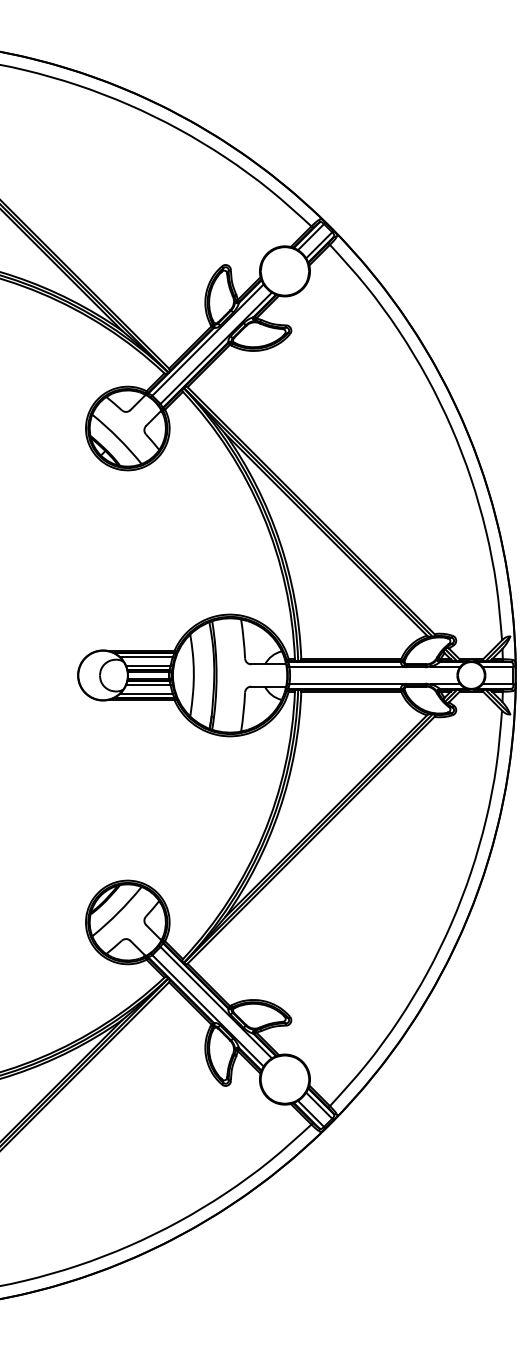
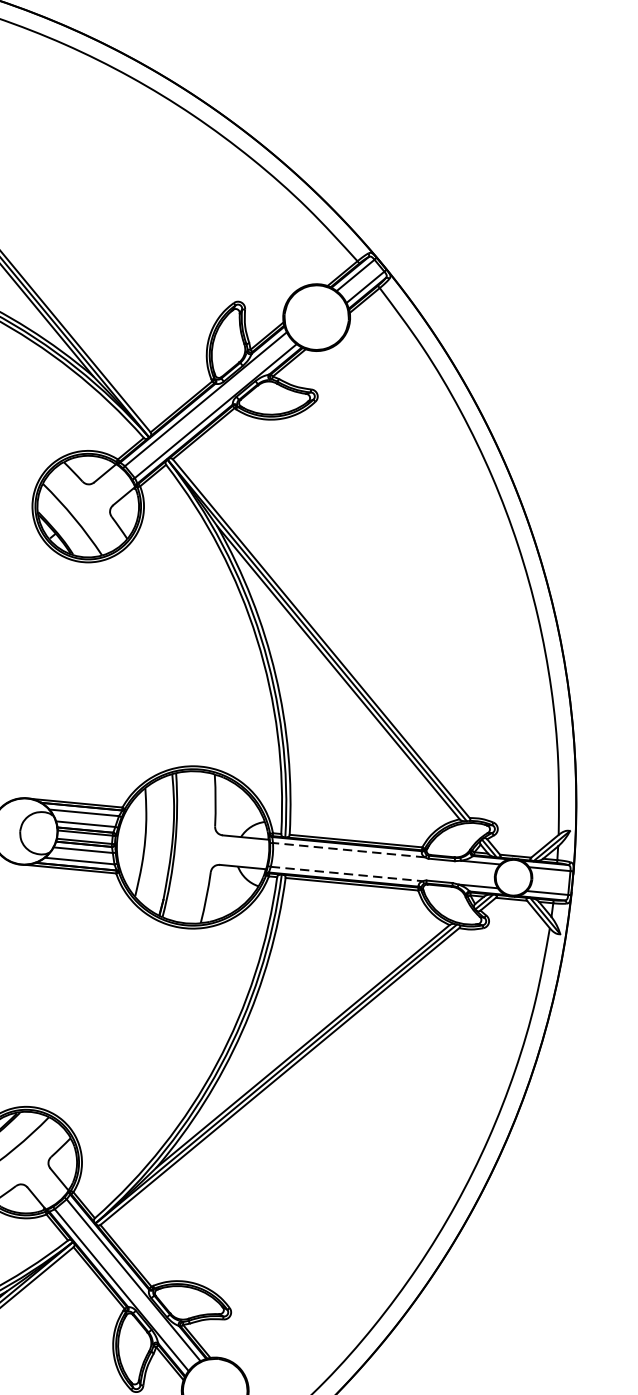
line: (346, 666) -> (348, 850), solid -> dashed
line: (347, 684) -> (347, 874), solid -> dashed

